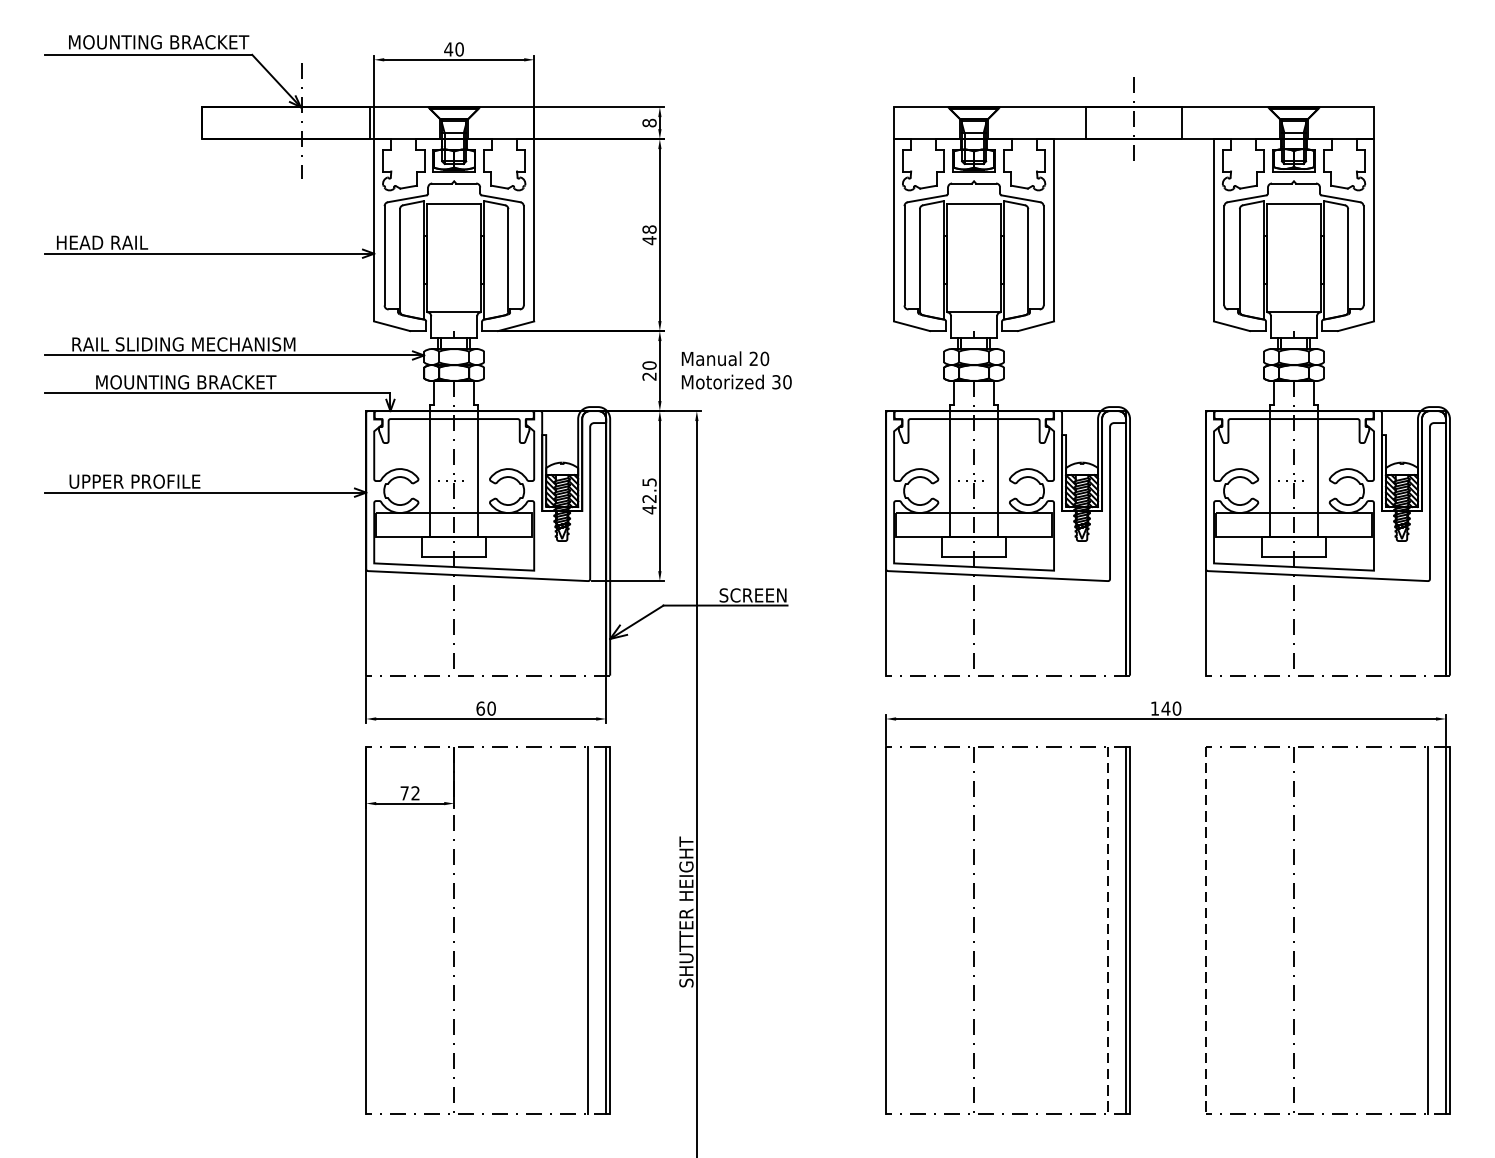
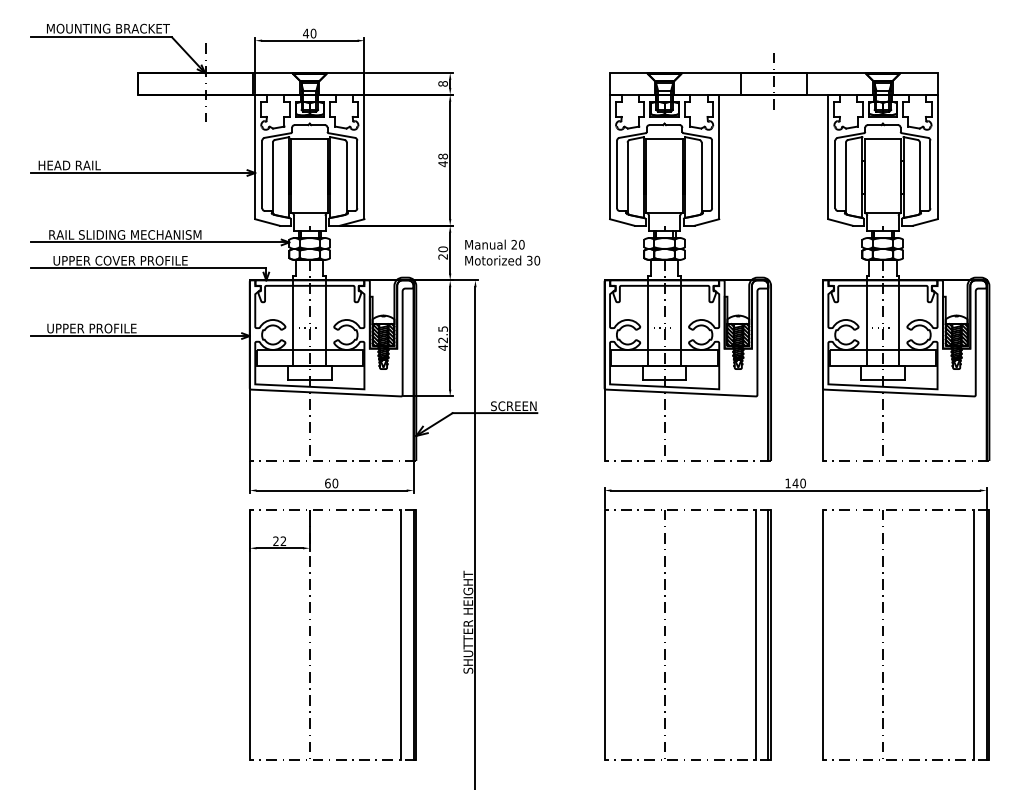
text: (176, 381) -> (120, 260), MOUNTING BRACKET -> UPPER COVER PROFILE
text: (403, 792) -> (275, 540), 72 -> 22
line: (1108, 931) -> (756, 635), dashed -> solid
line: (1205, 931) -> (822, 635), dashed -> solid

